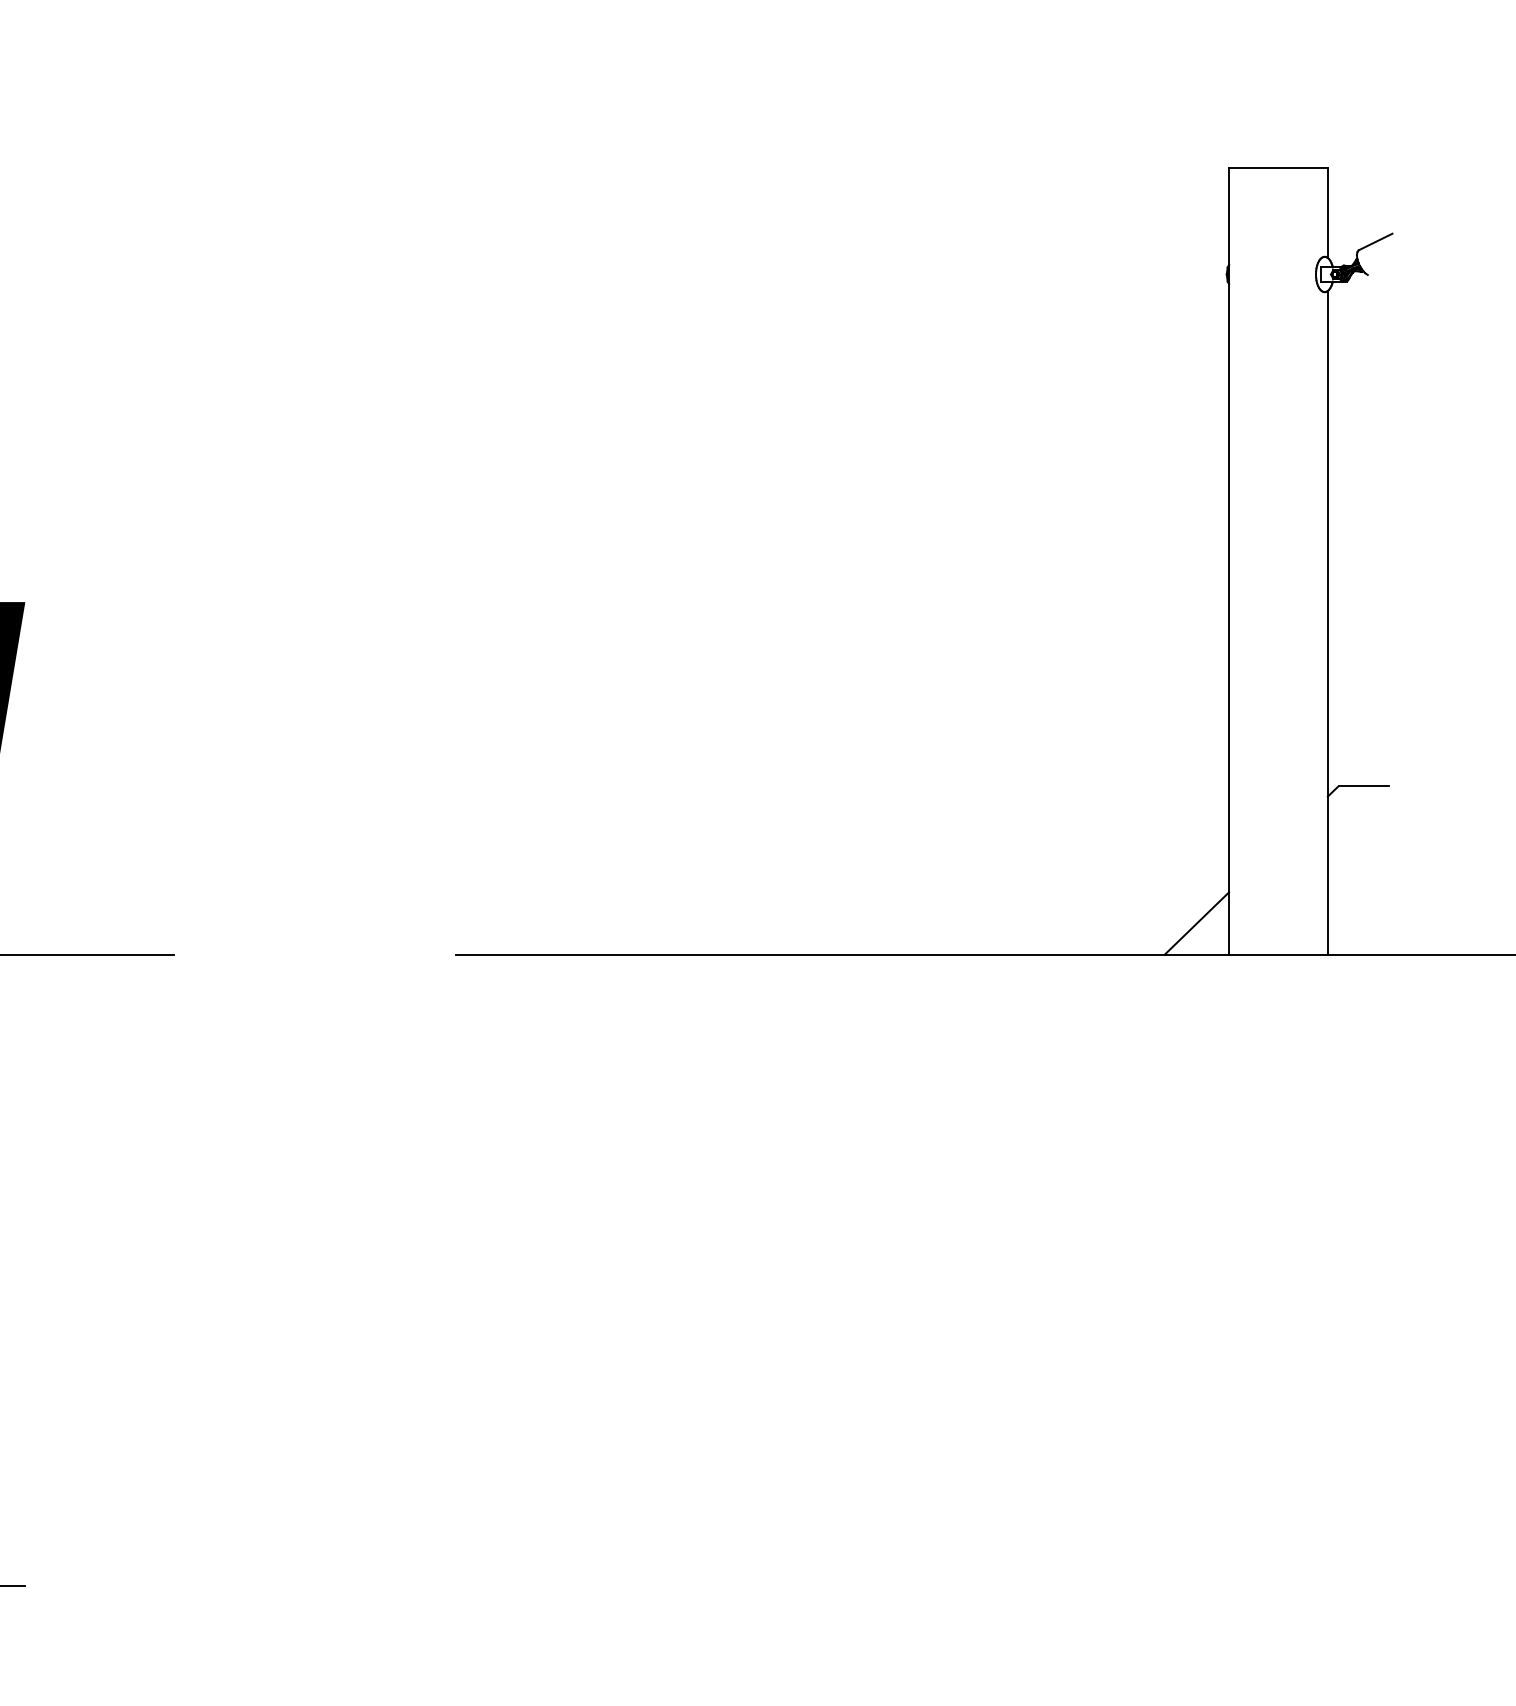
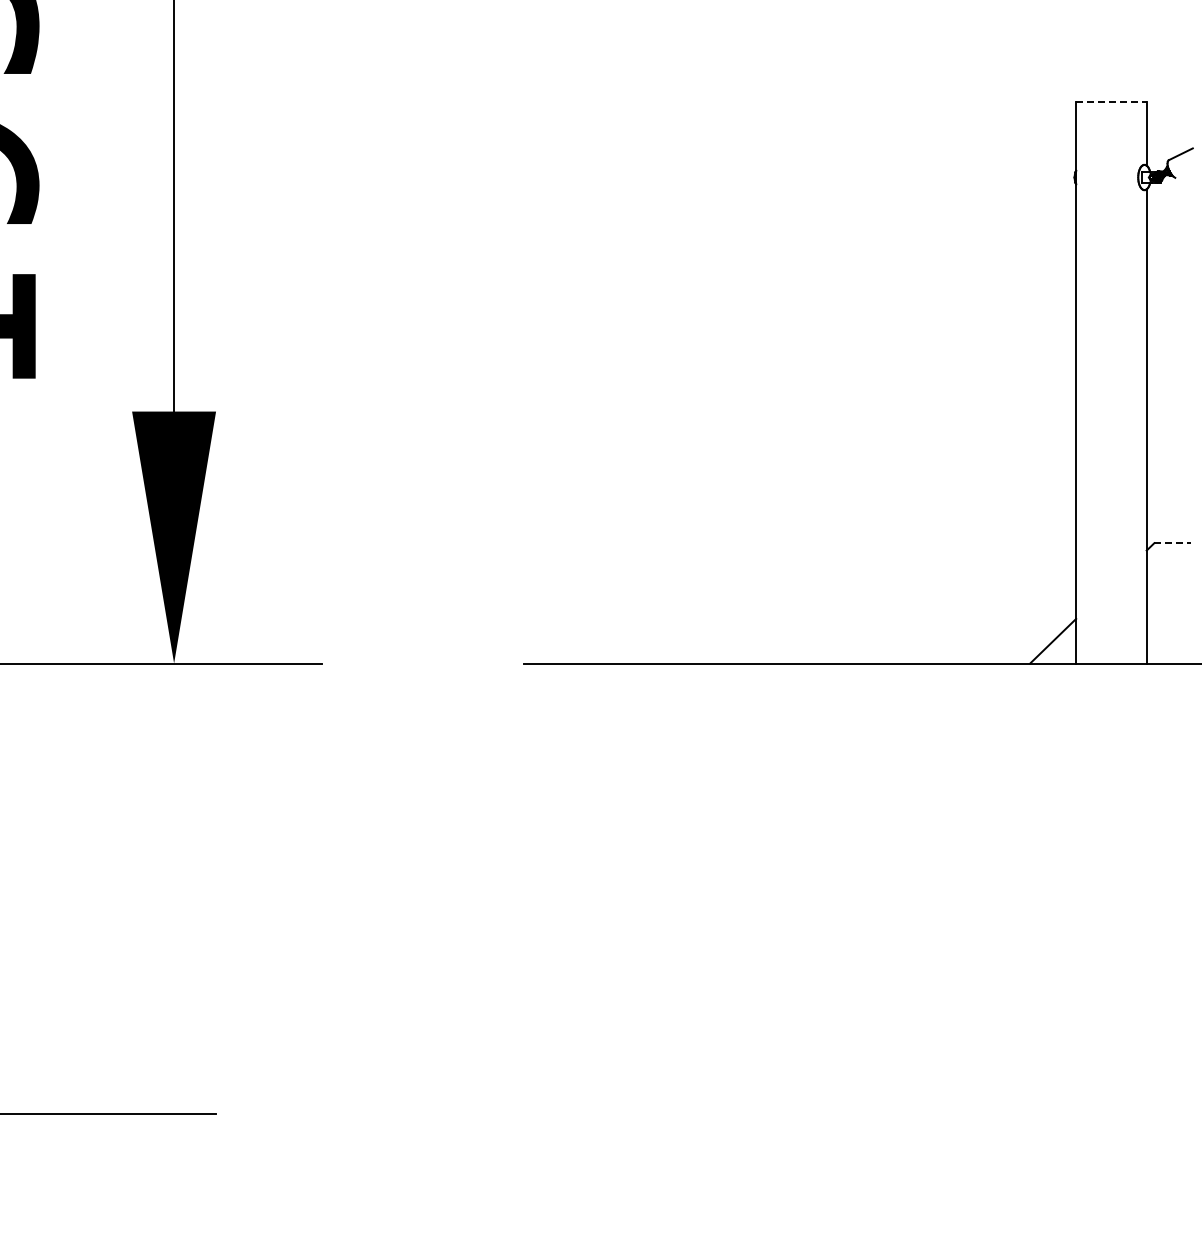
line: (1278, 168) -> (1111, 101), solid -> dashed
line: (1363, 786) -> (1172, 543), solid -> dashed

